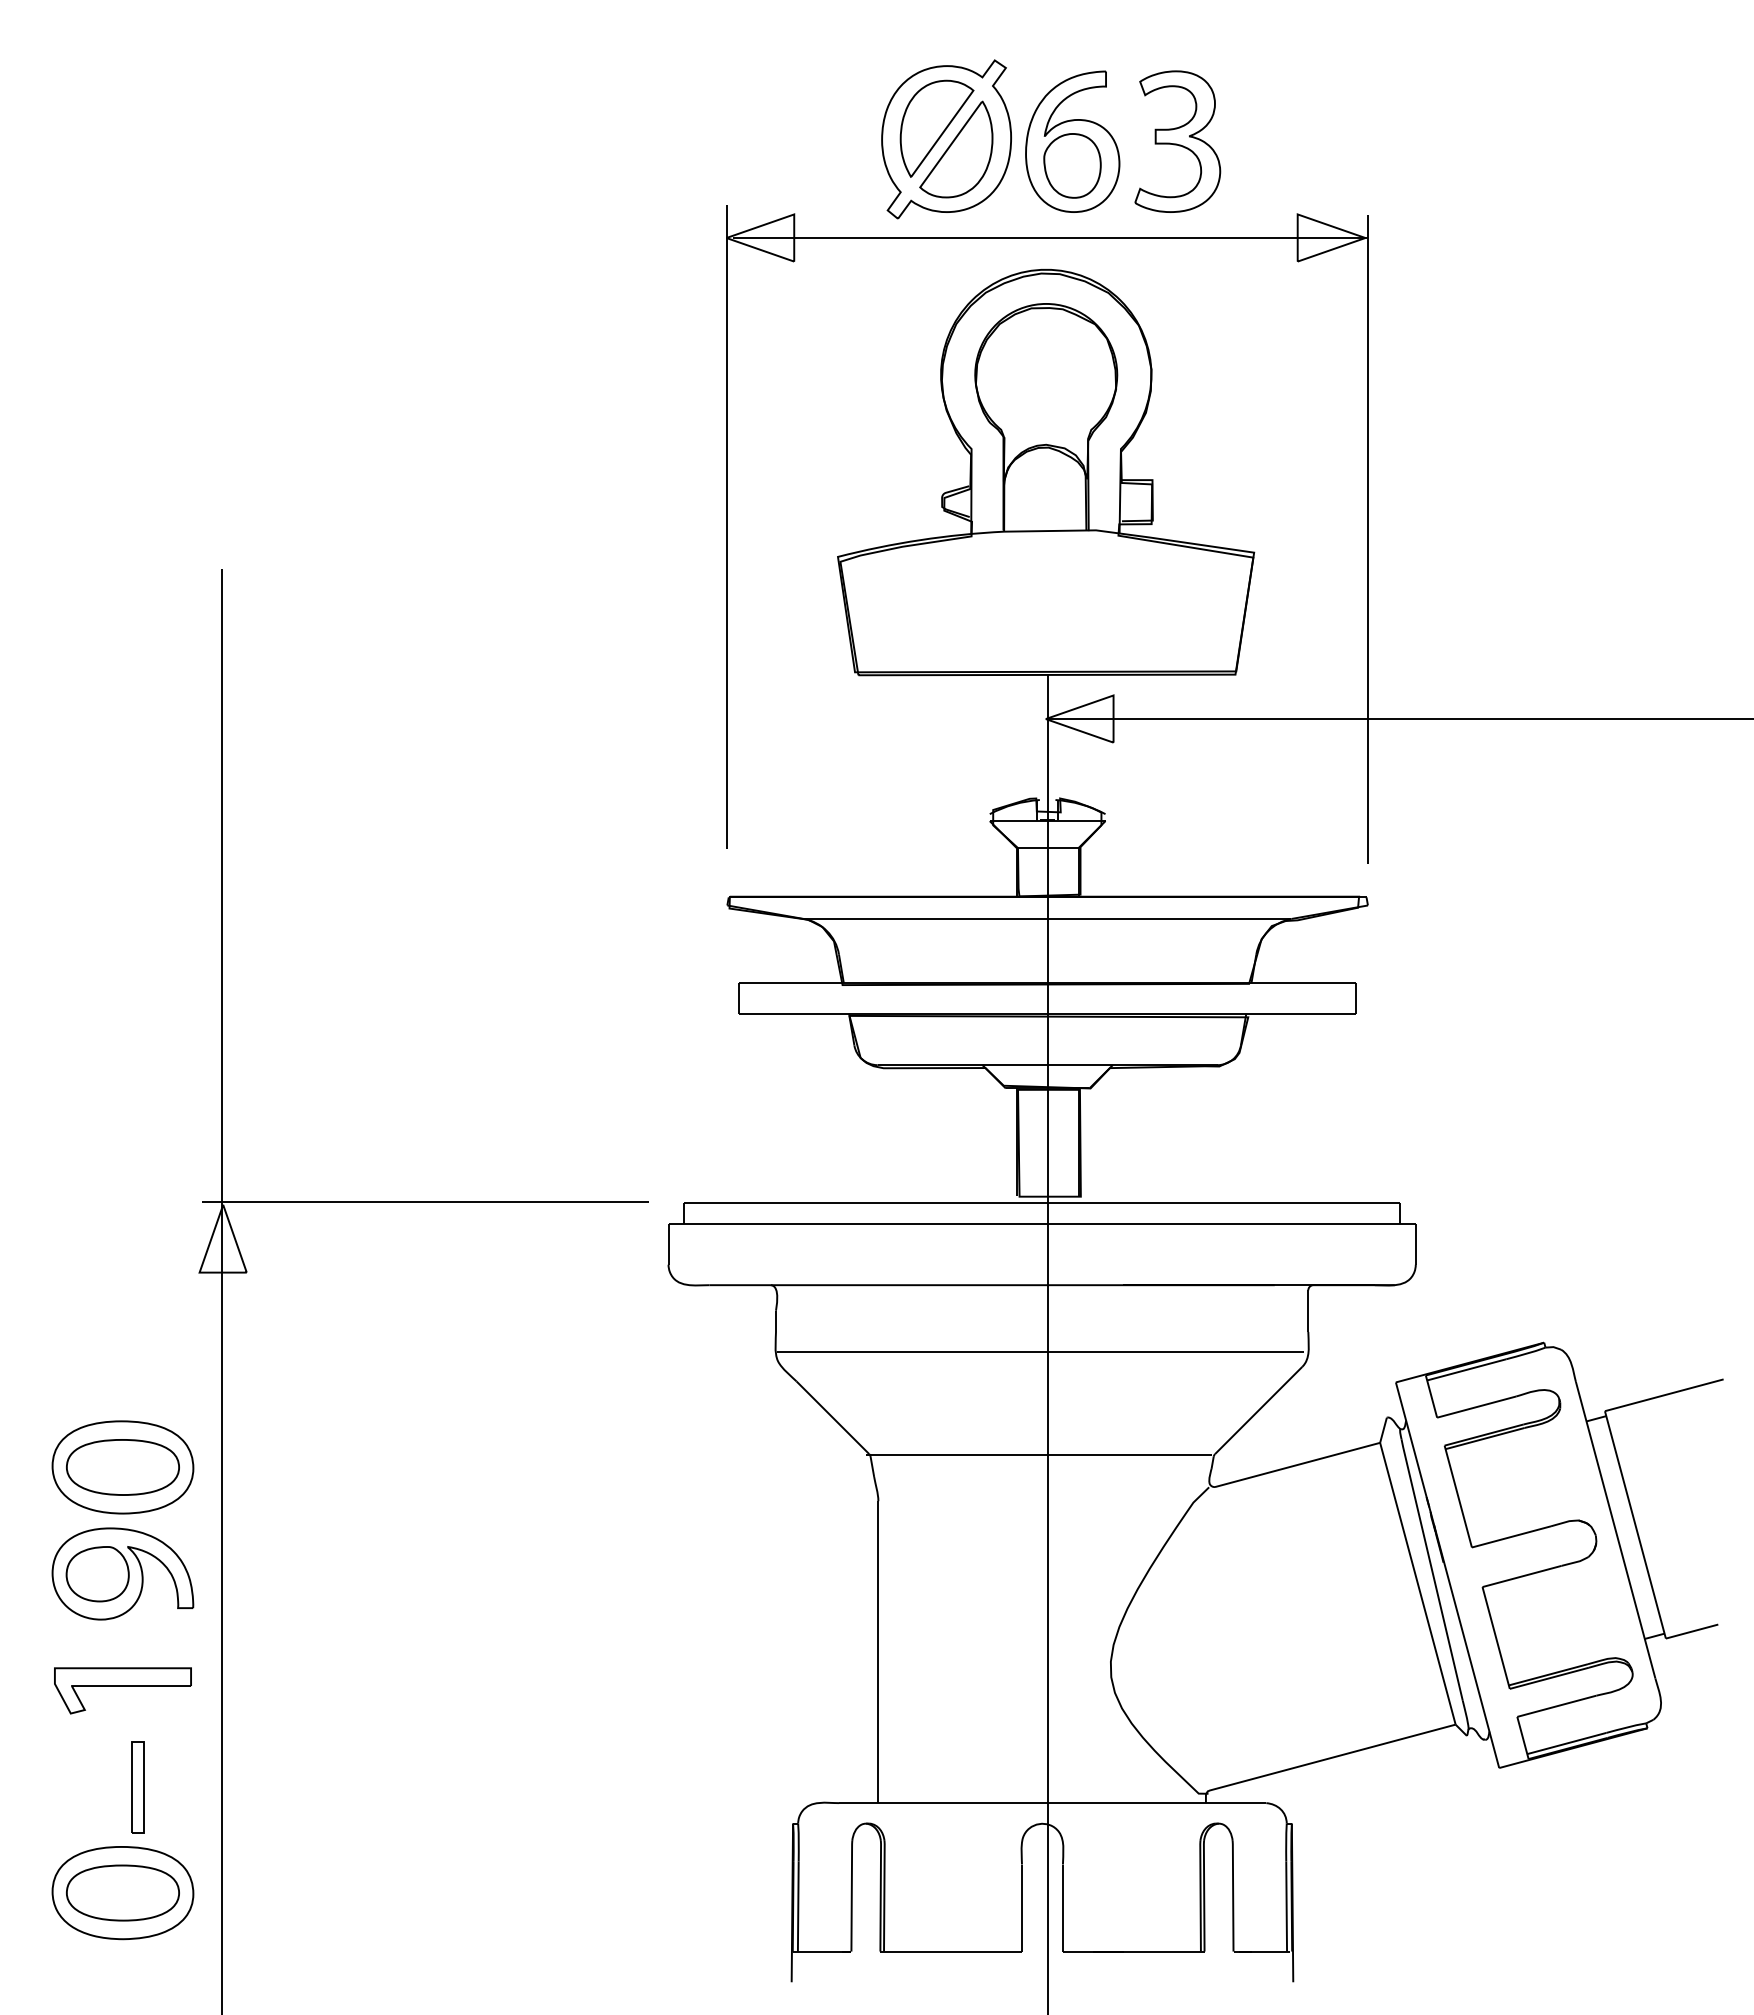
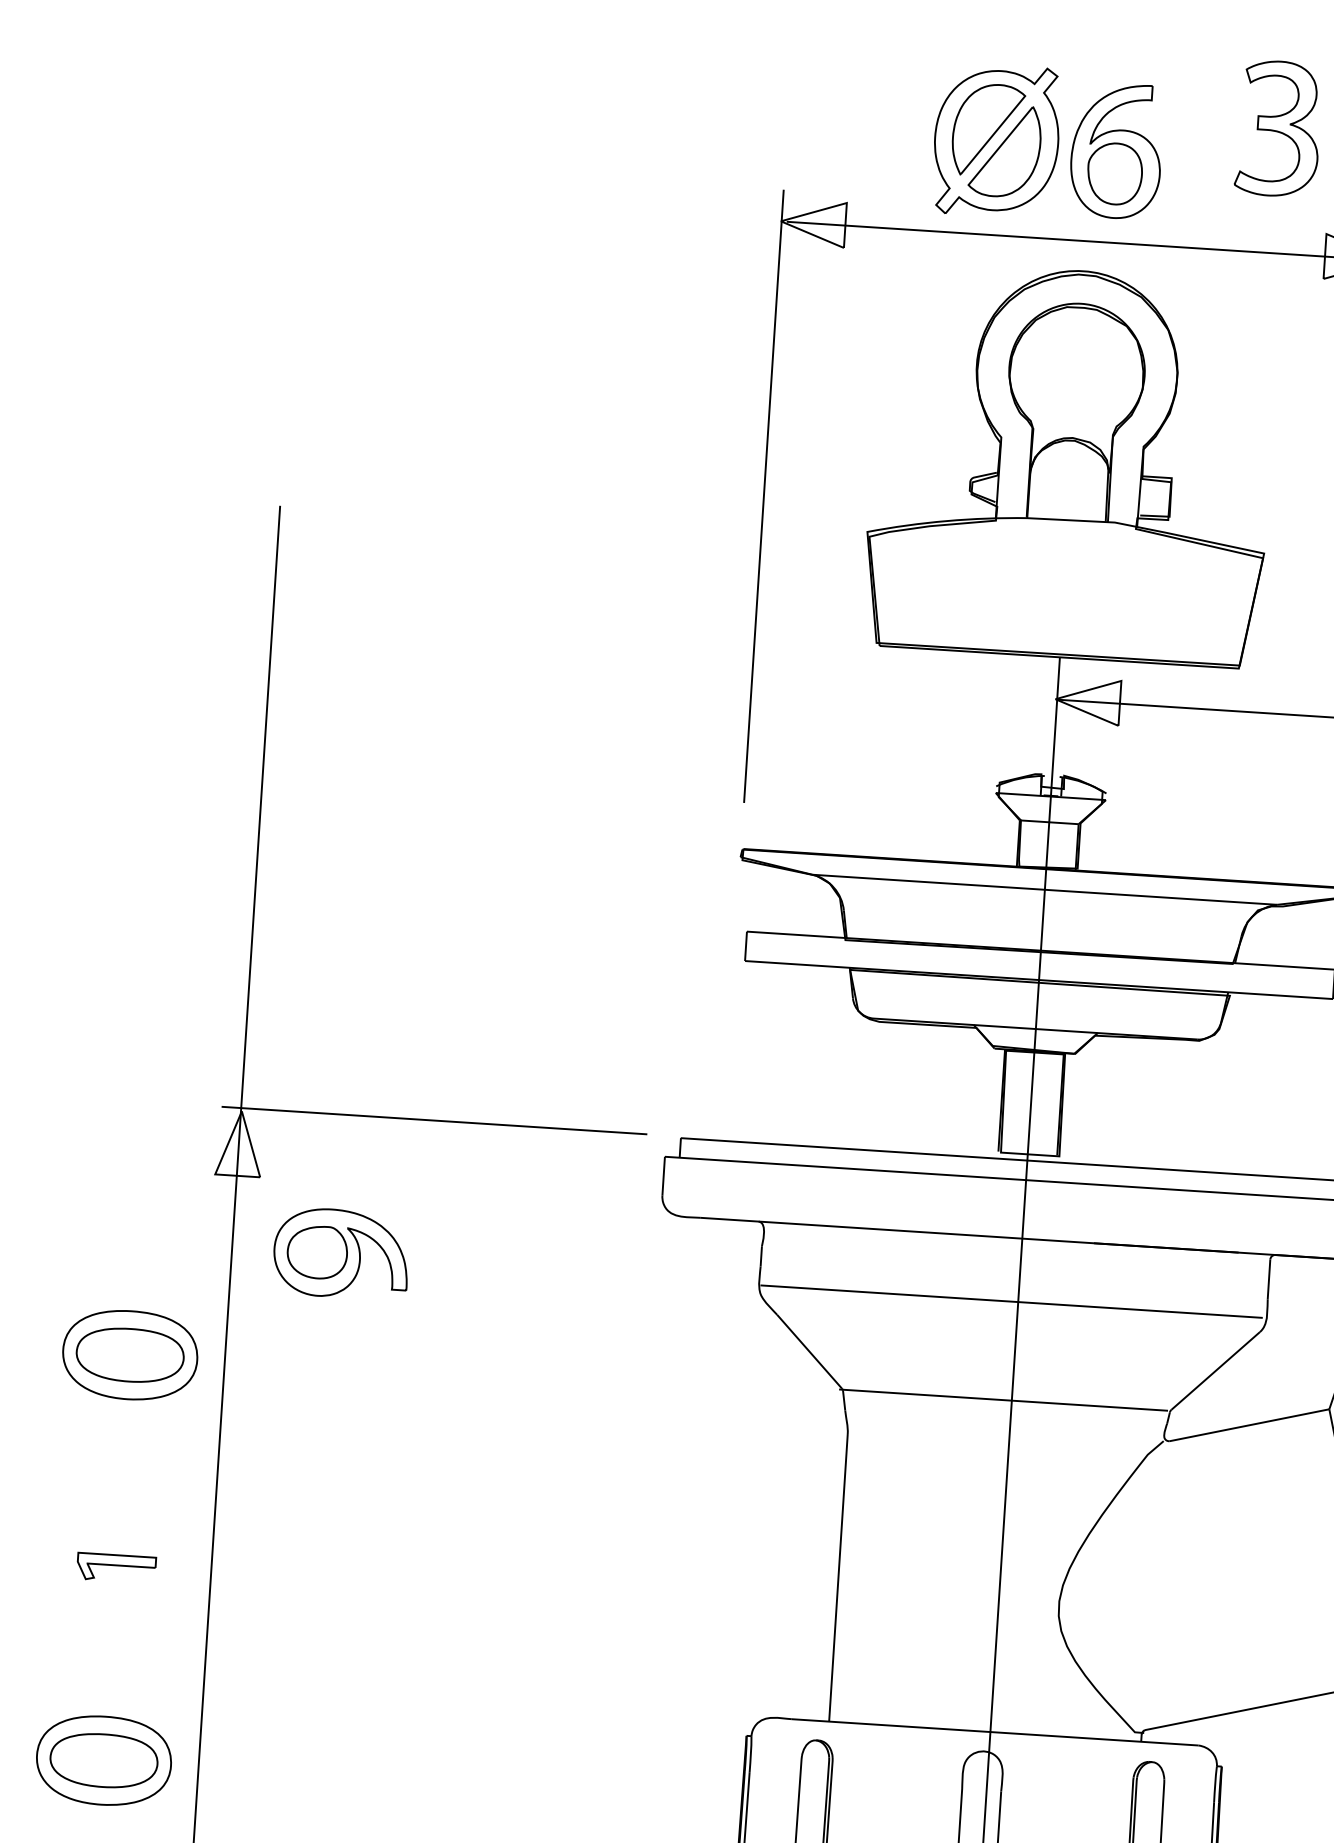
part: (1177, 141) -> (1278, 128), moved
part: (122, 1573) -> (341, 1253), moved
part: (122, 1690) -> (116, 1567), size x0.6
part: (137, 1787) -> (124, 1661), removed

